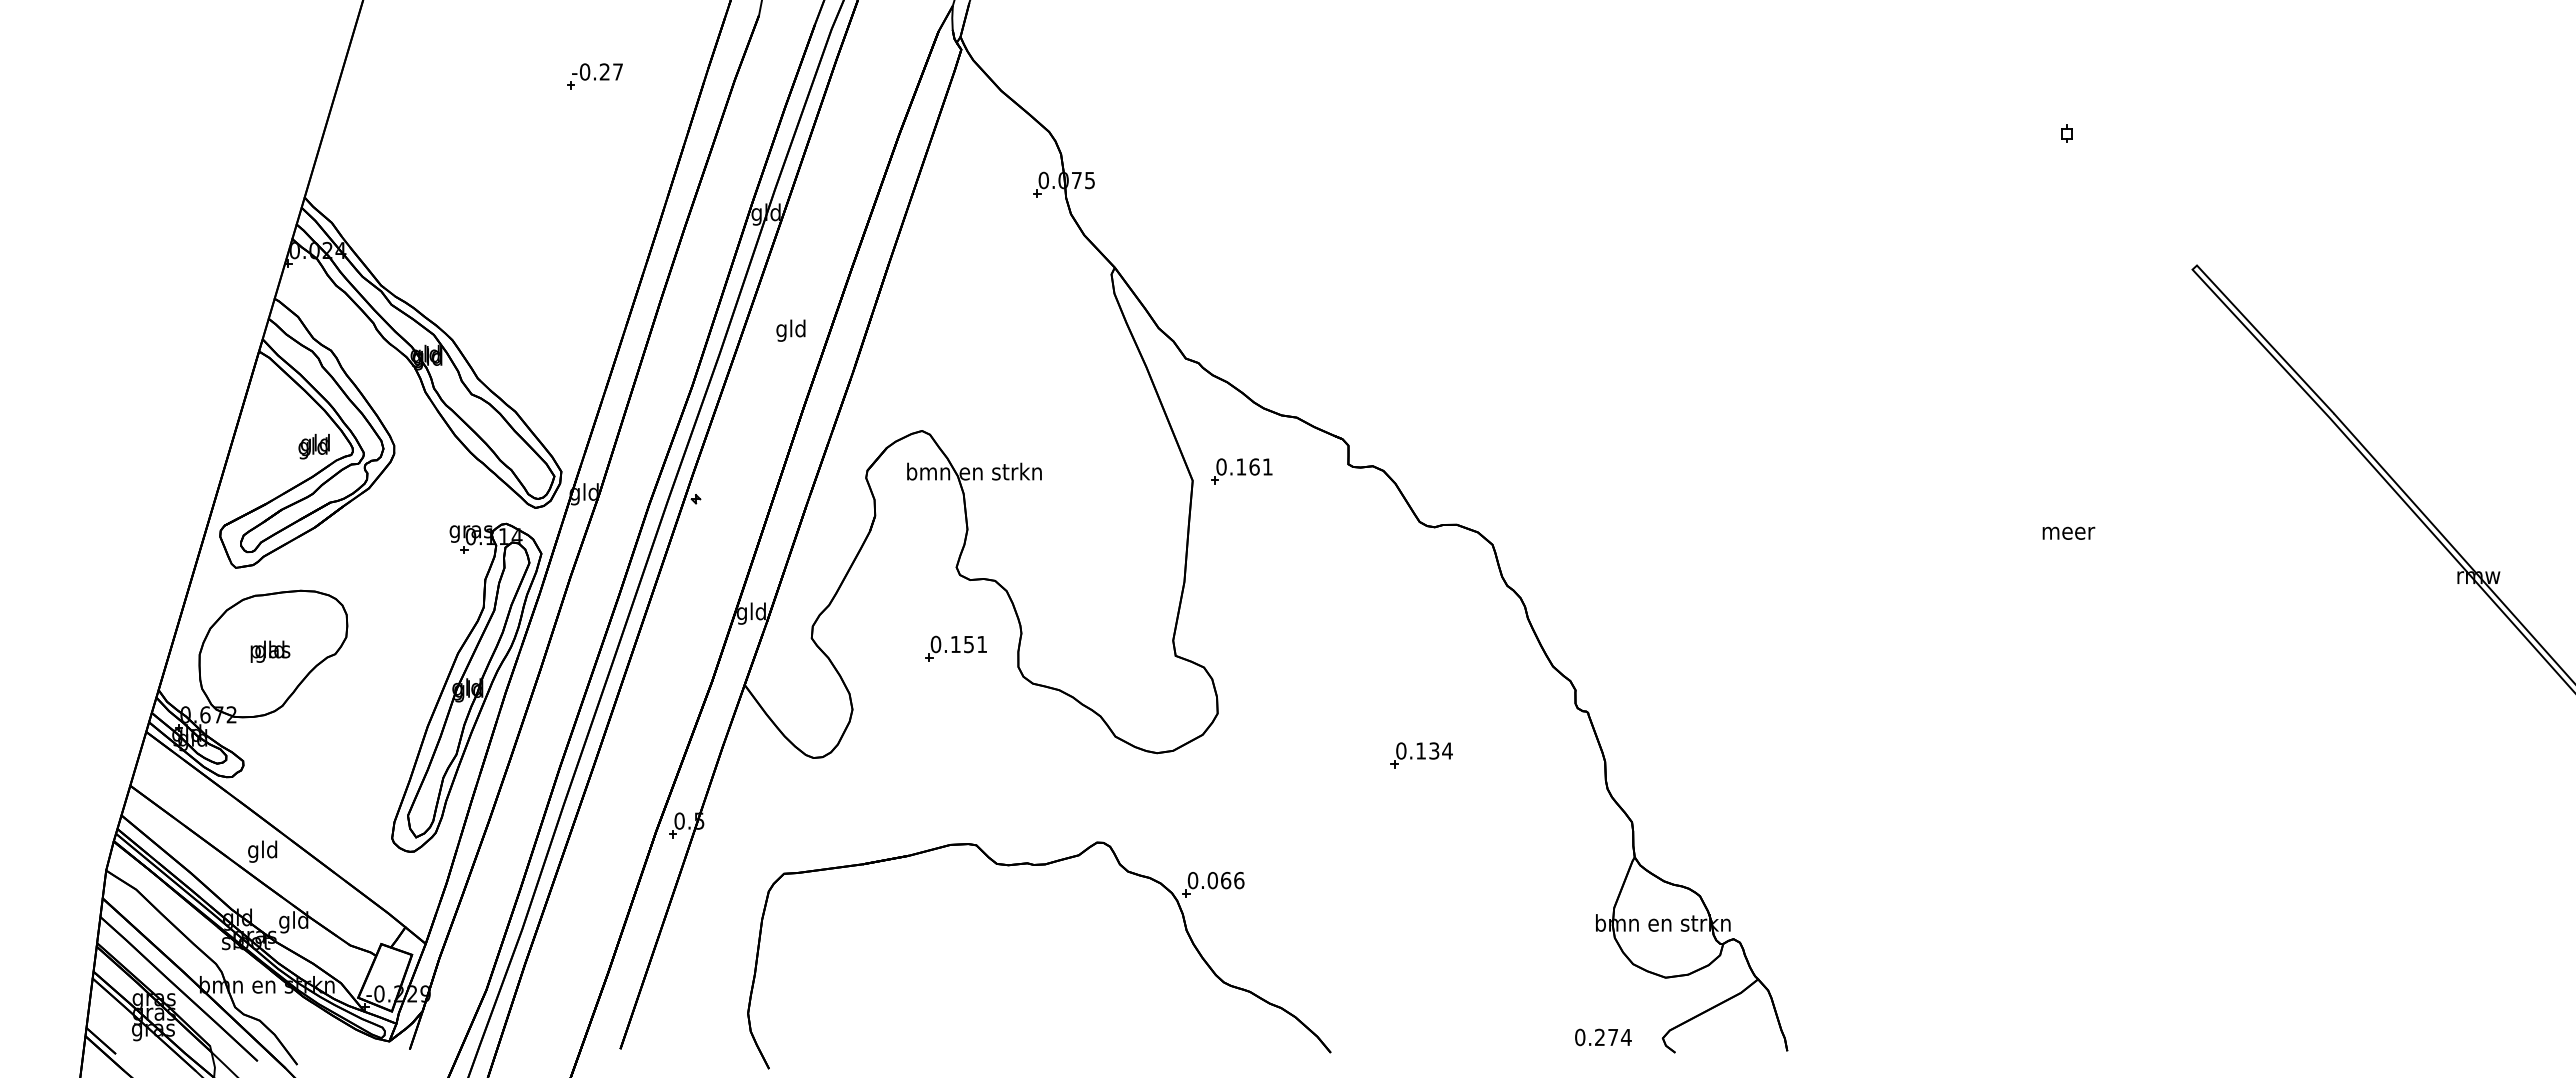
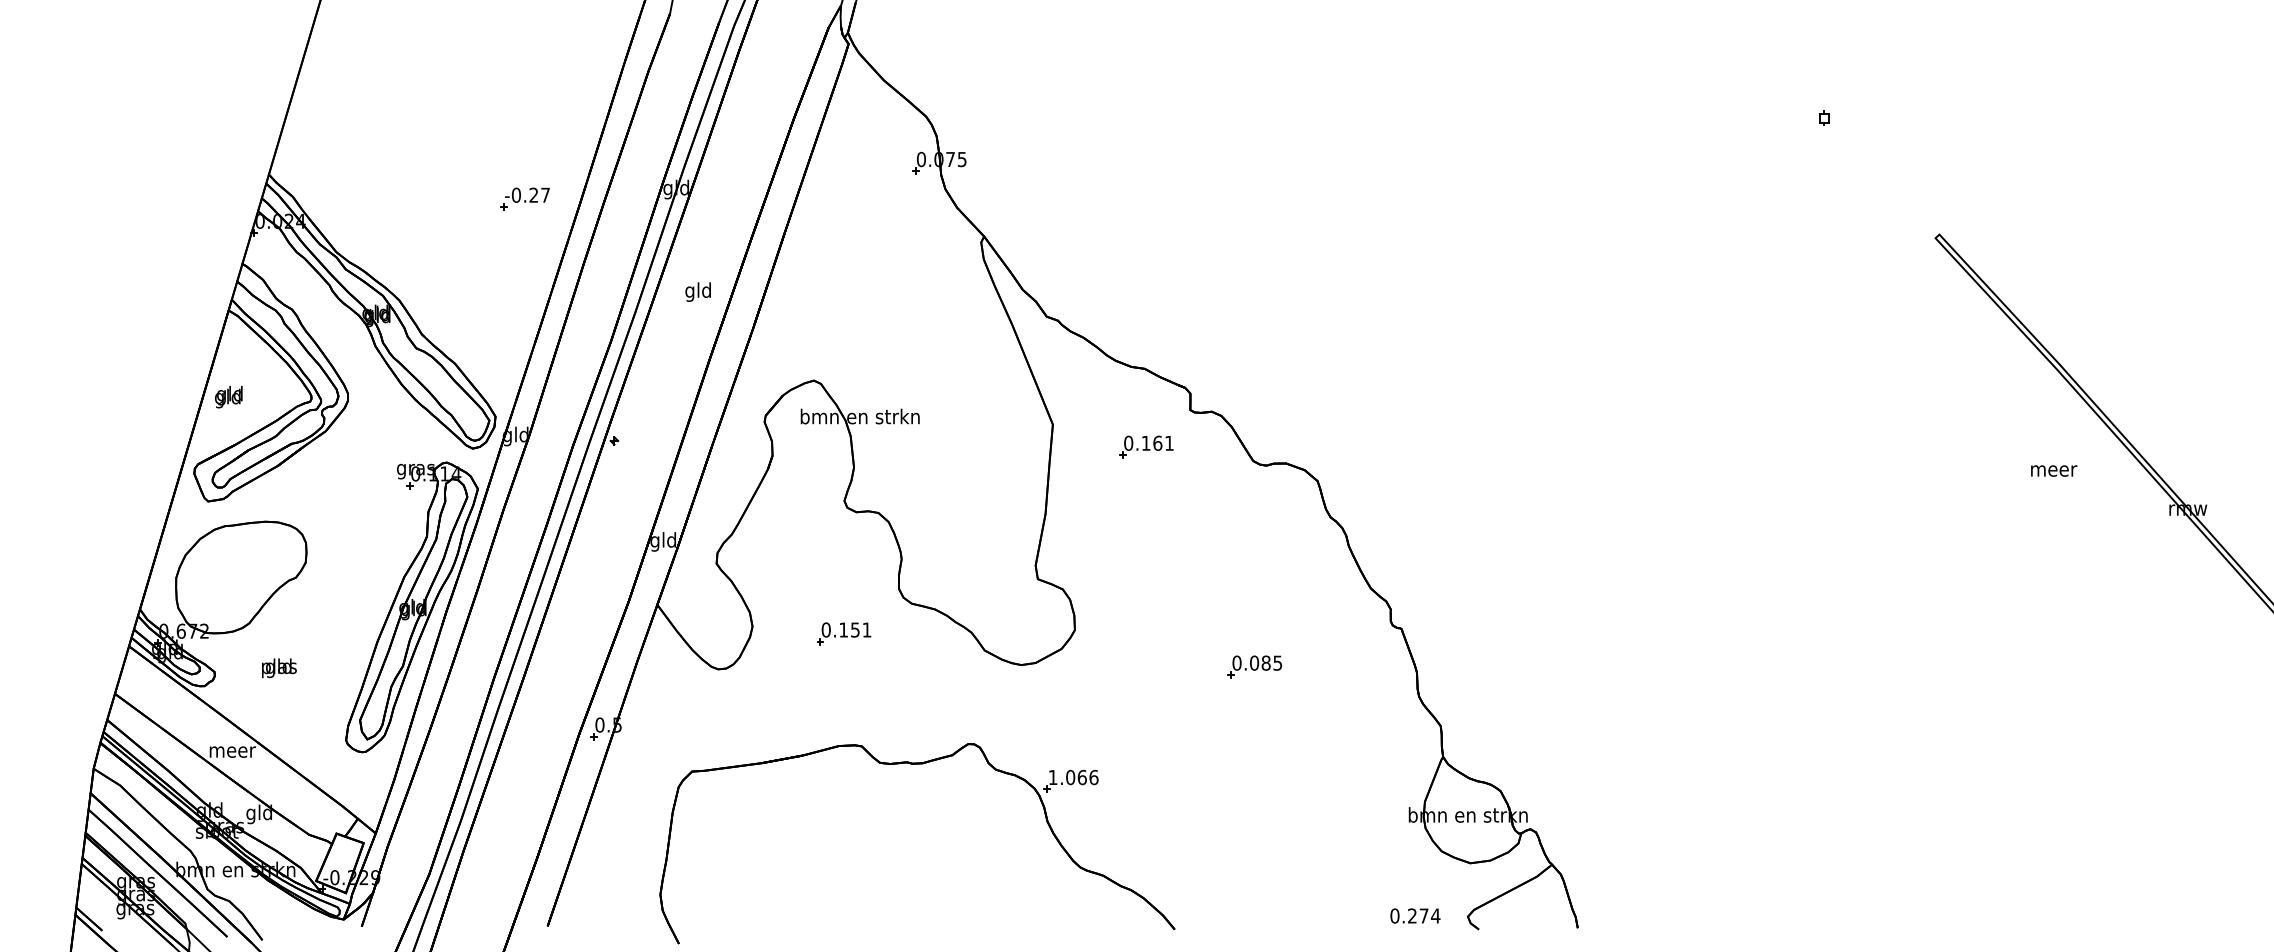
part: (594, 76) -> (524, 199), moved
text: (313, 446) -> (228, 396), moved
part: (1241, 471) -> (1146, 447), moved
text: (2068, 532) -> (2053, 470), moved
part: (955, 648) -> (843, 633), moved
text: (270, 651) -> (279, 668), moved
text: (1434, 750) -> (1266, 662), 0.134 -> 0.085
text: (263, 851) -> (232, 751), gld -> meer
text: (1192, 880) -> (1052, 777), 0.066 -> 1.066

